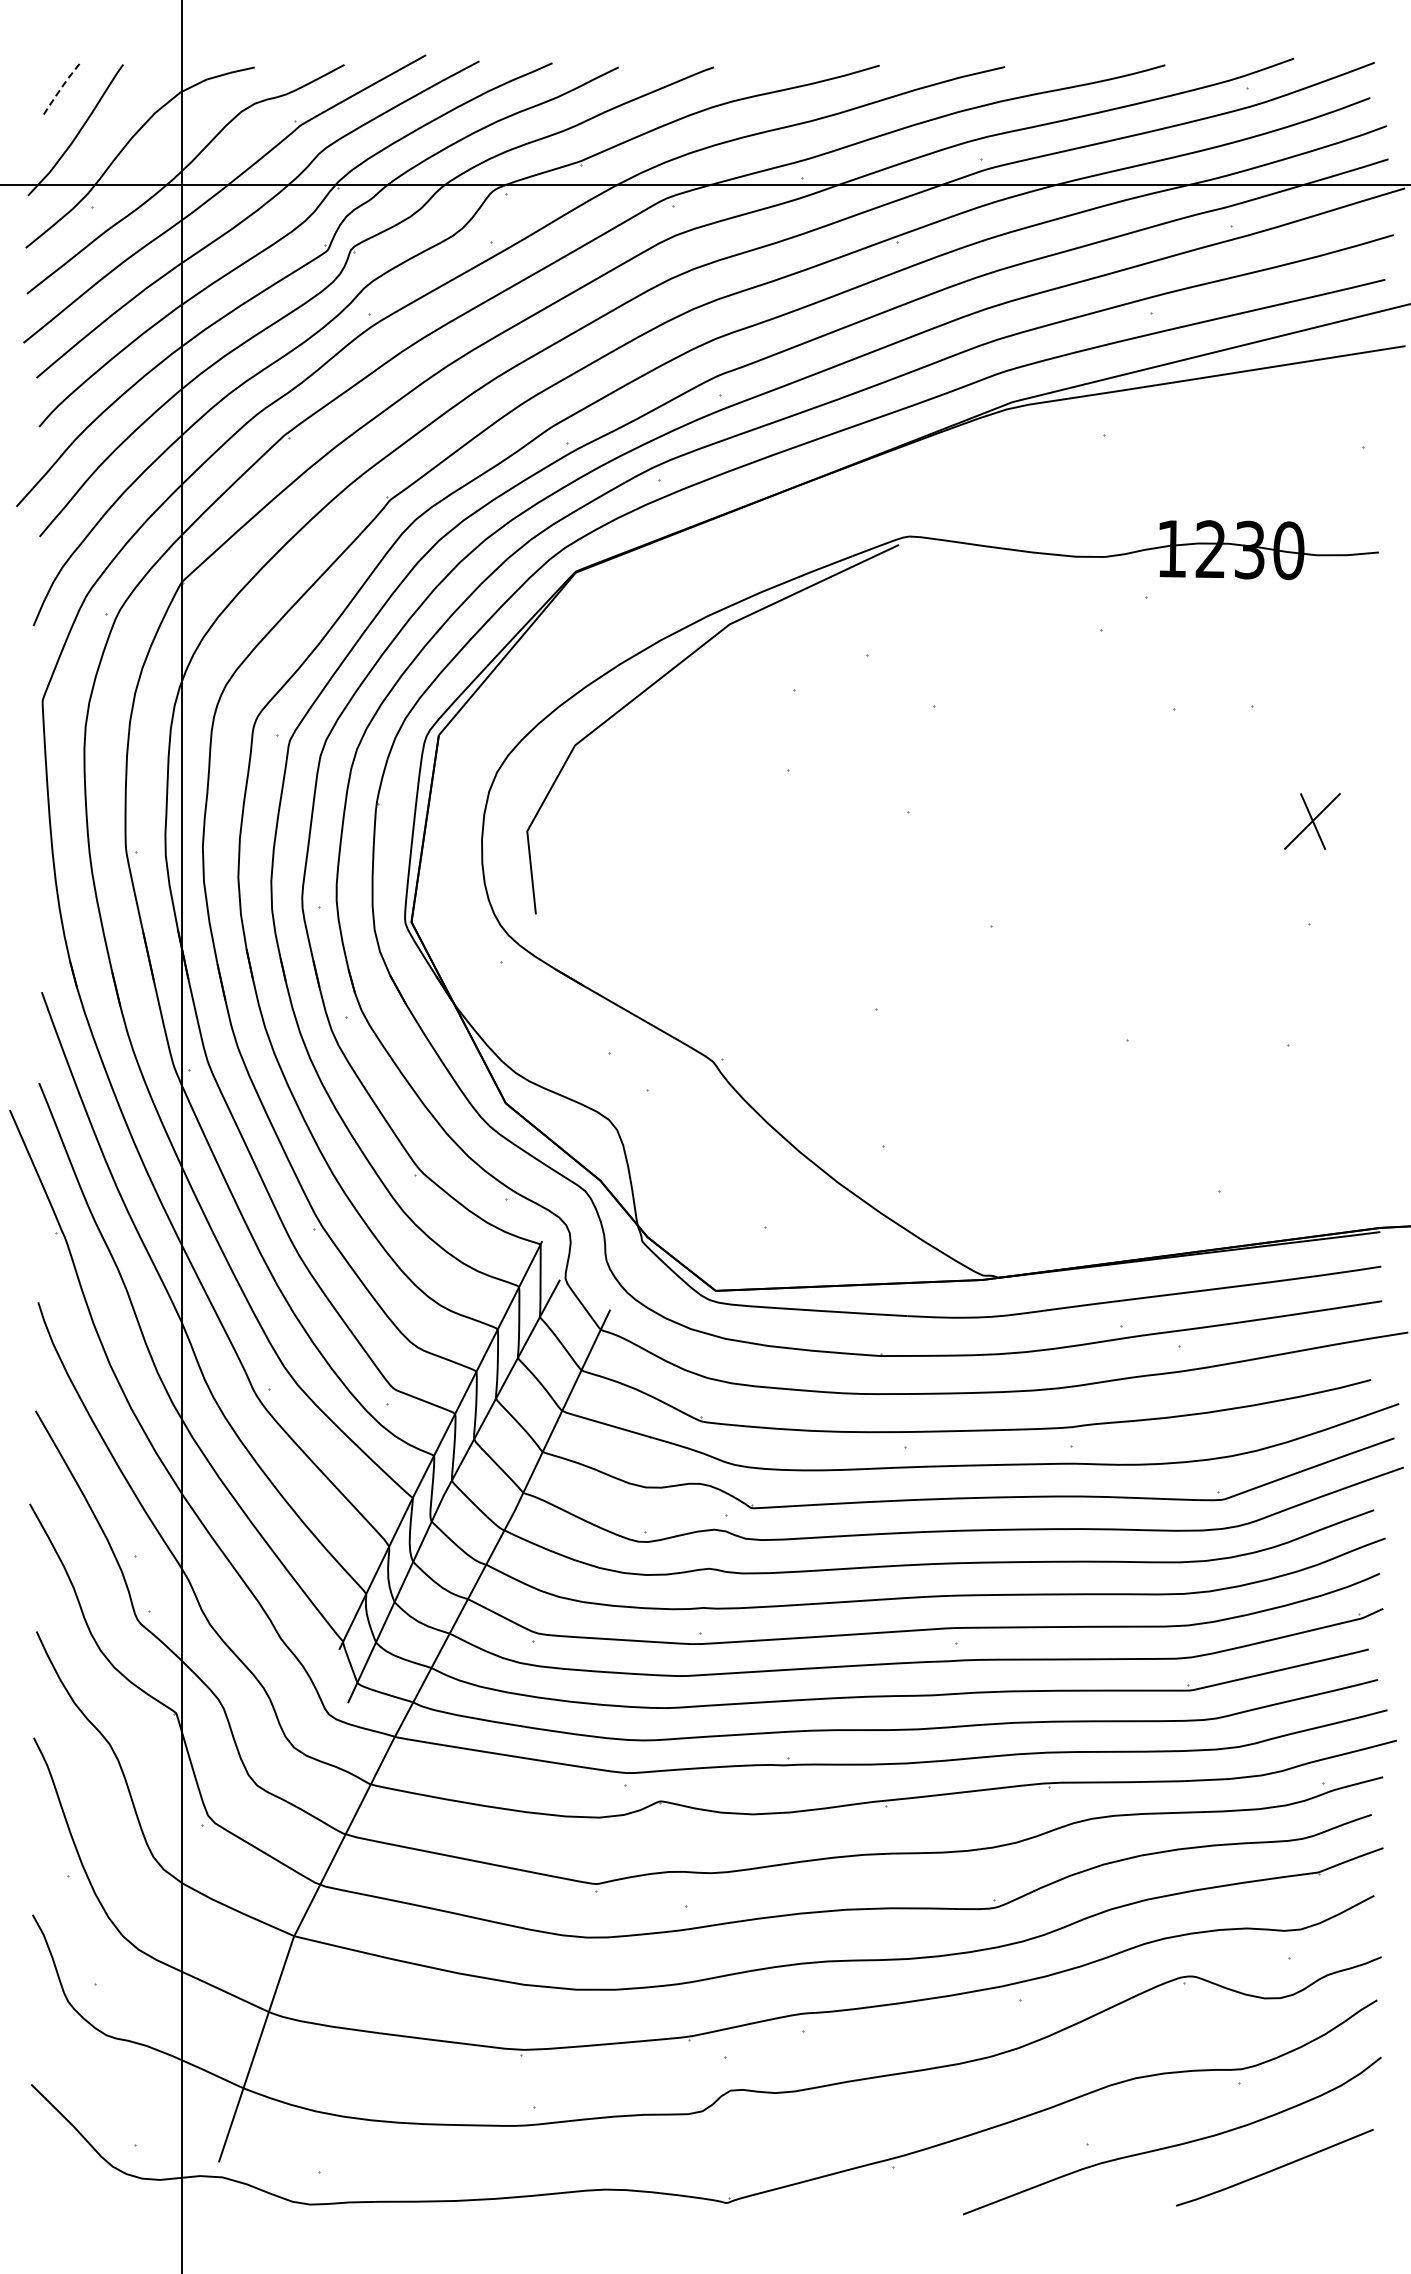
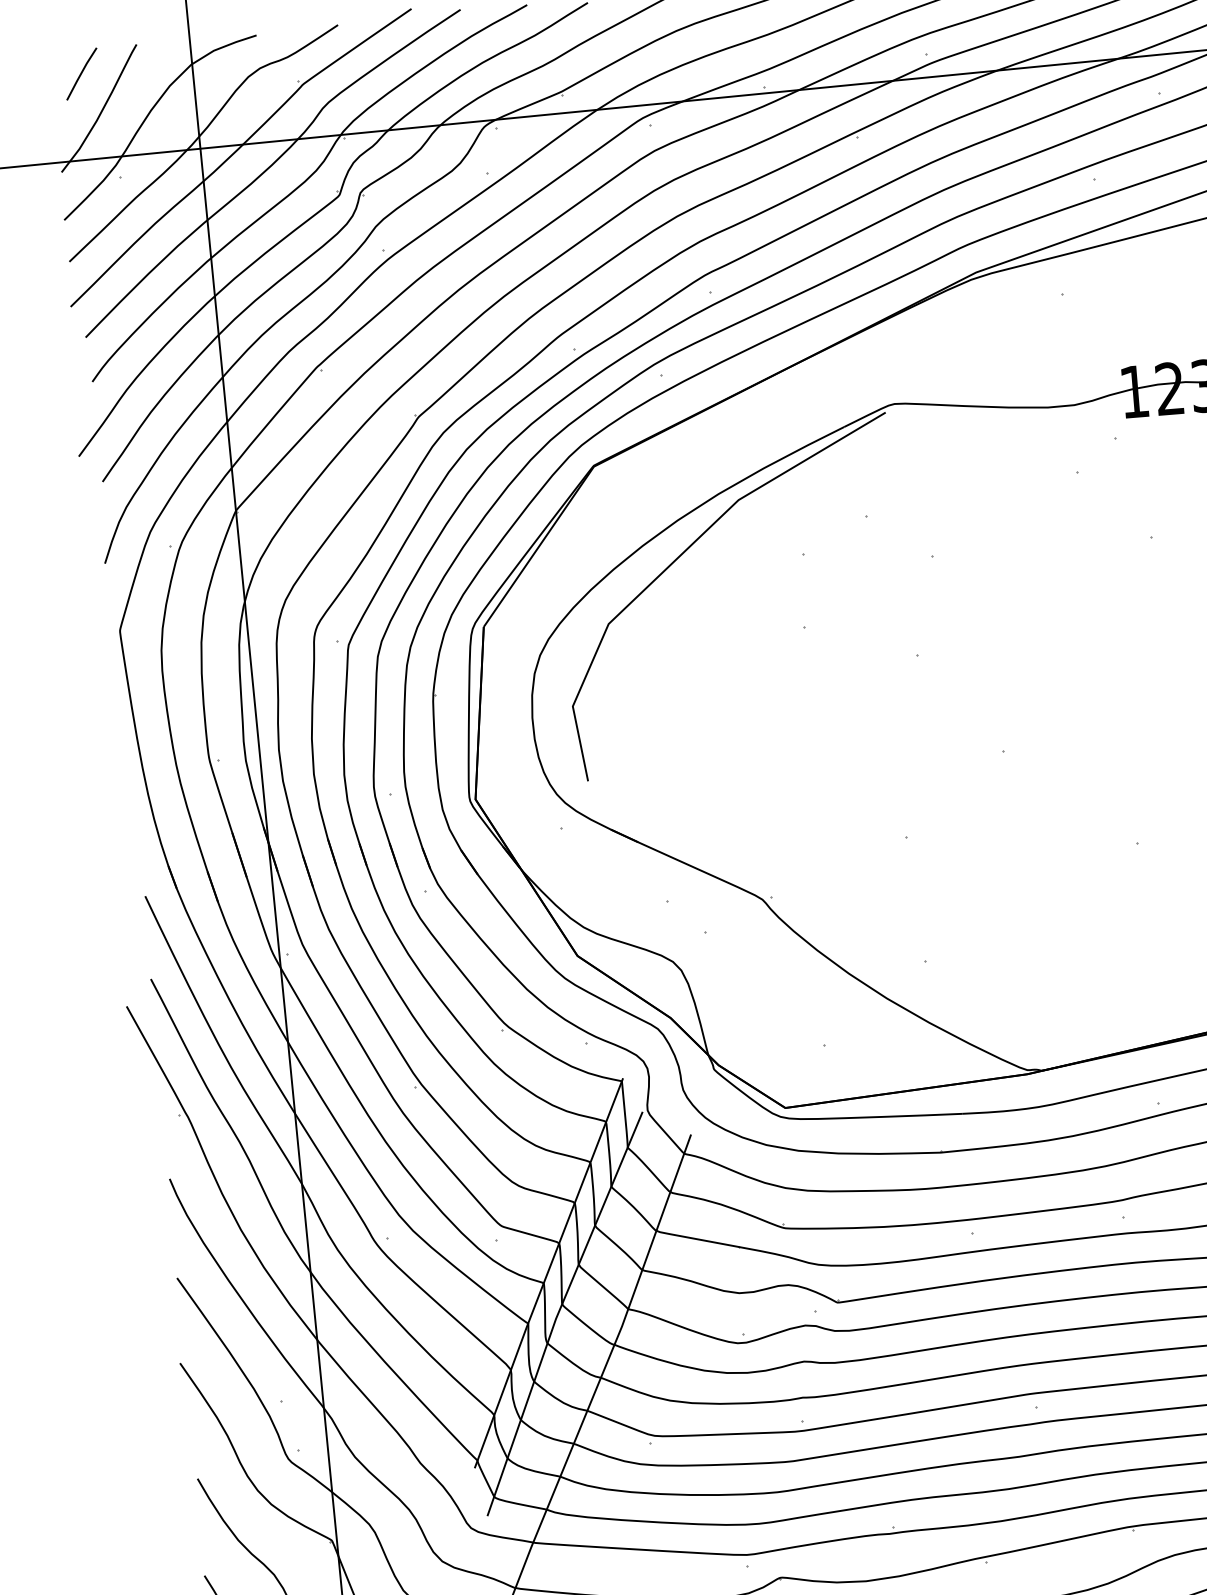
line: (60, 90) -> (81, 73), dashed -> solid

